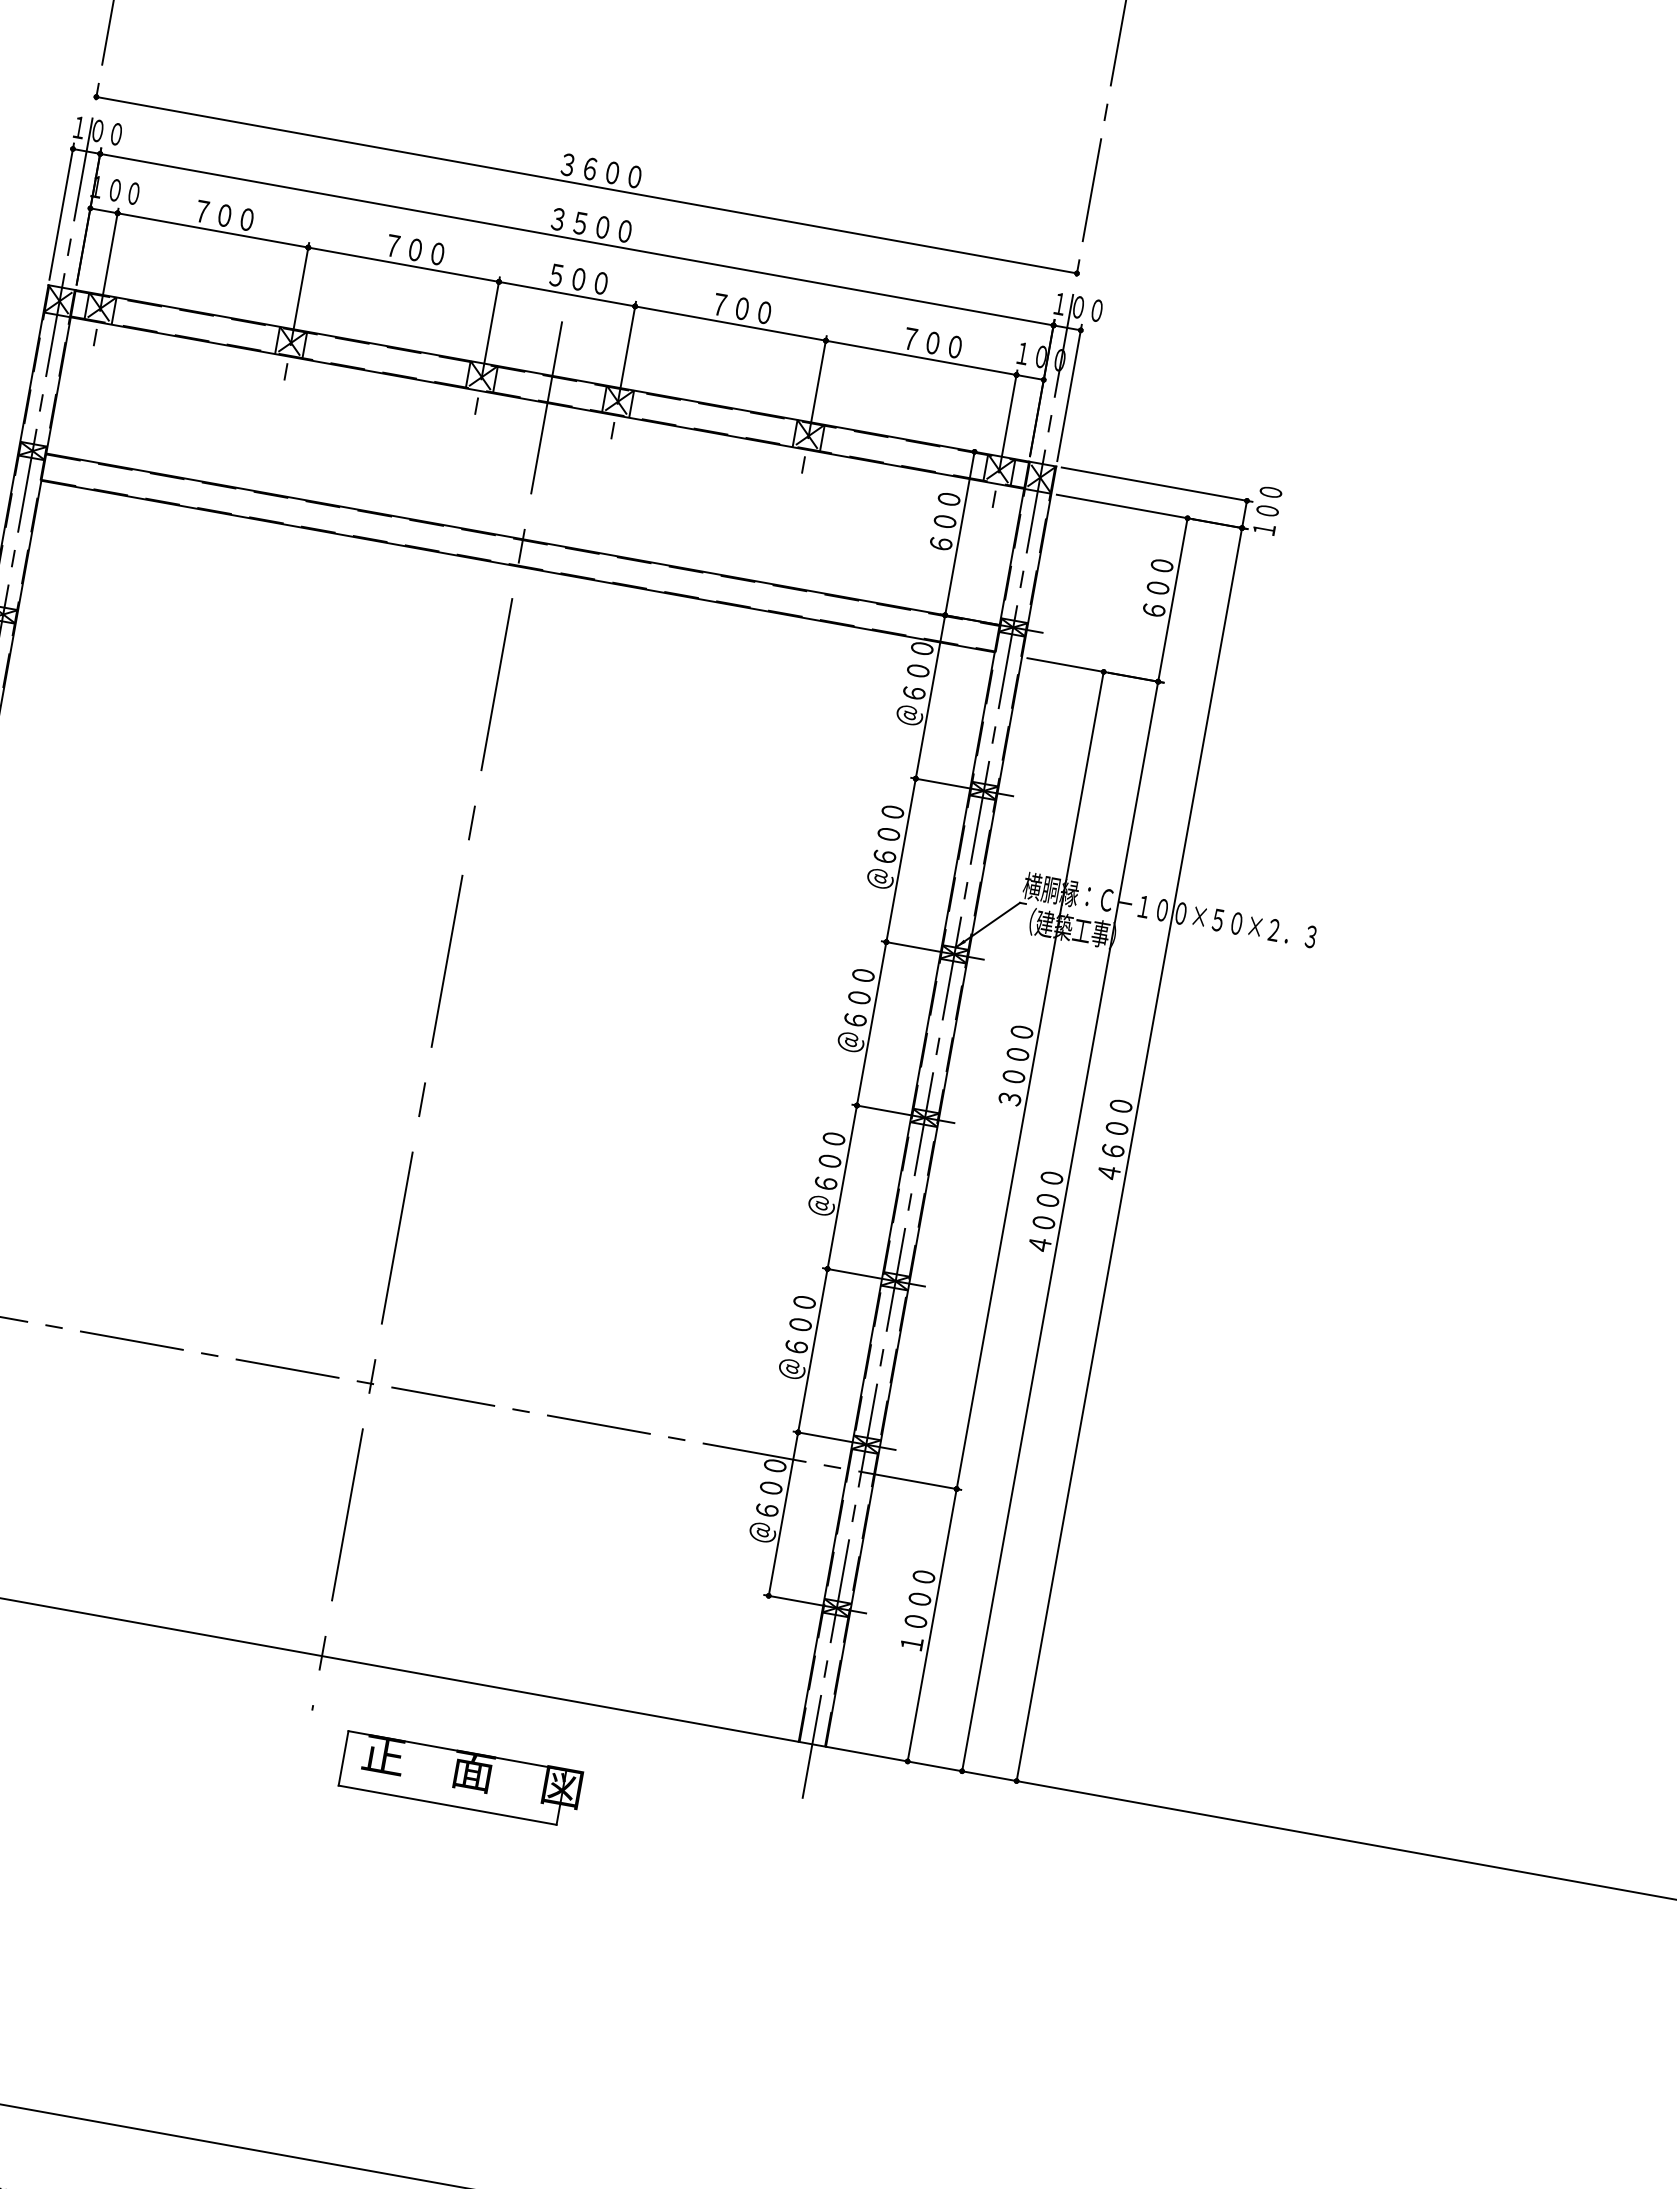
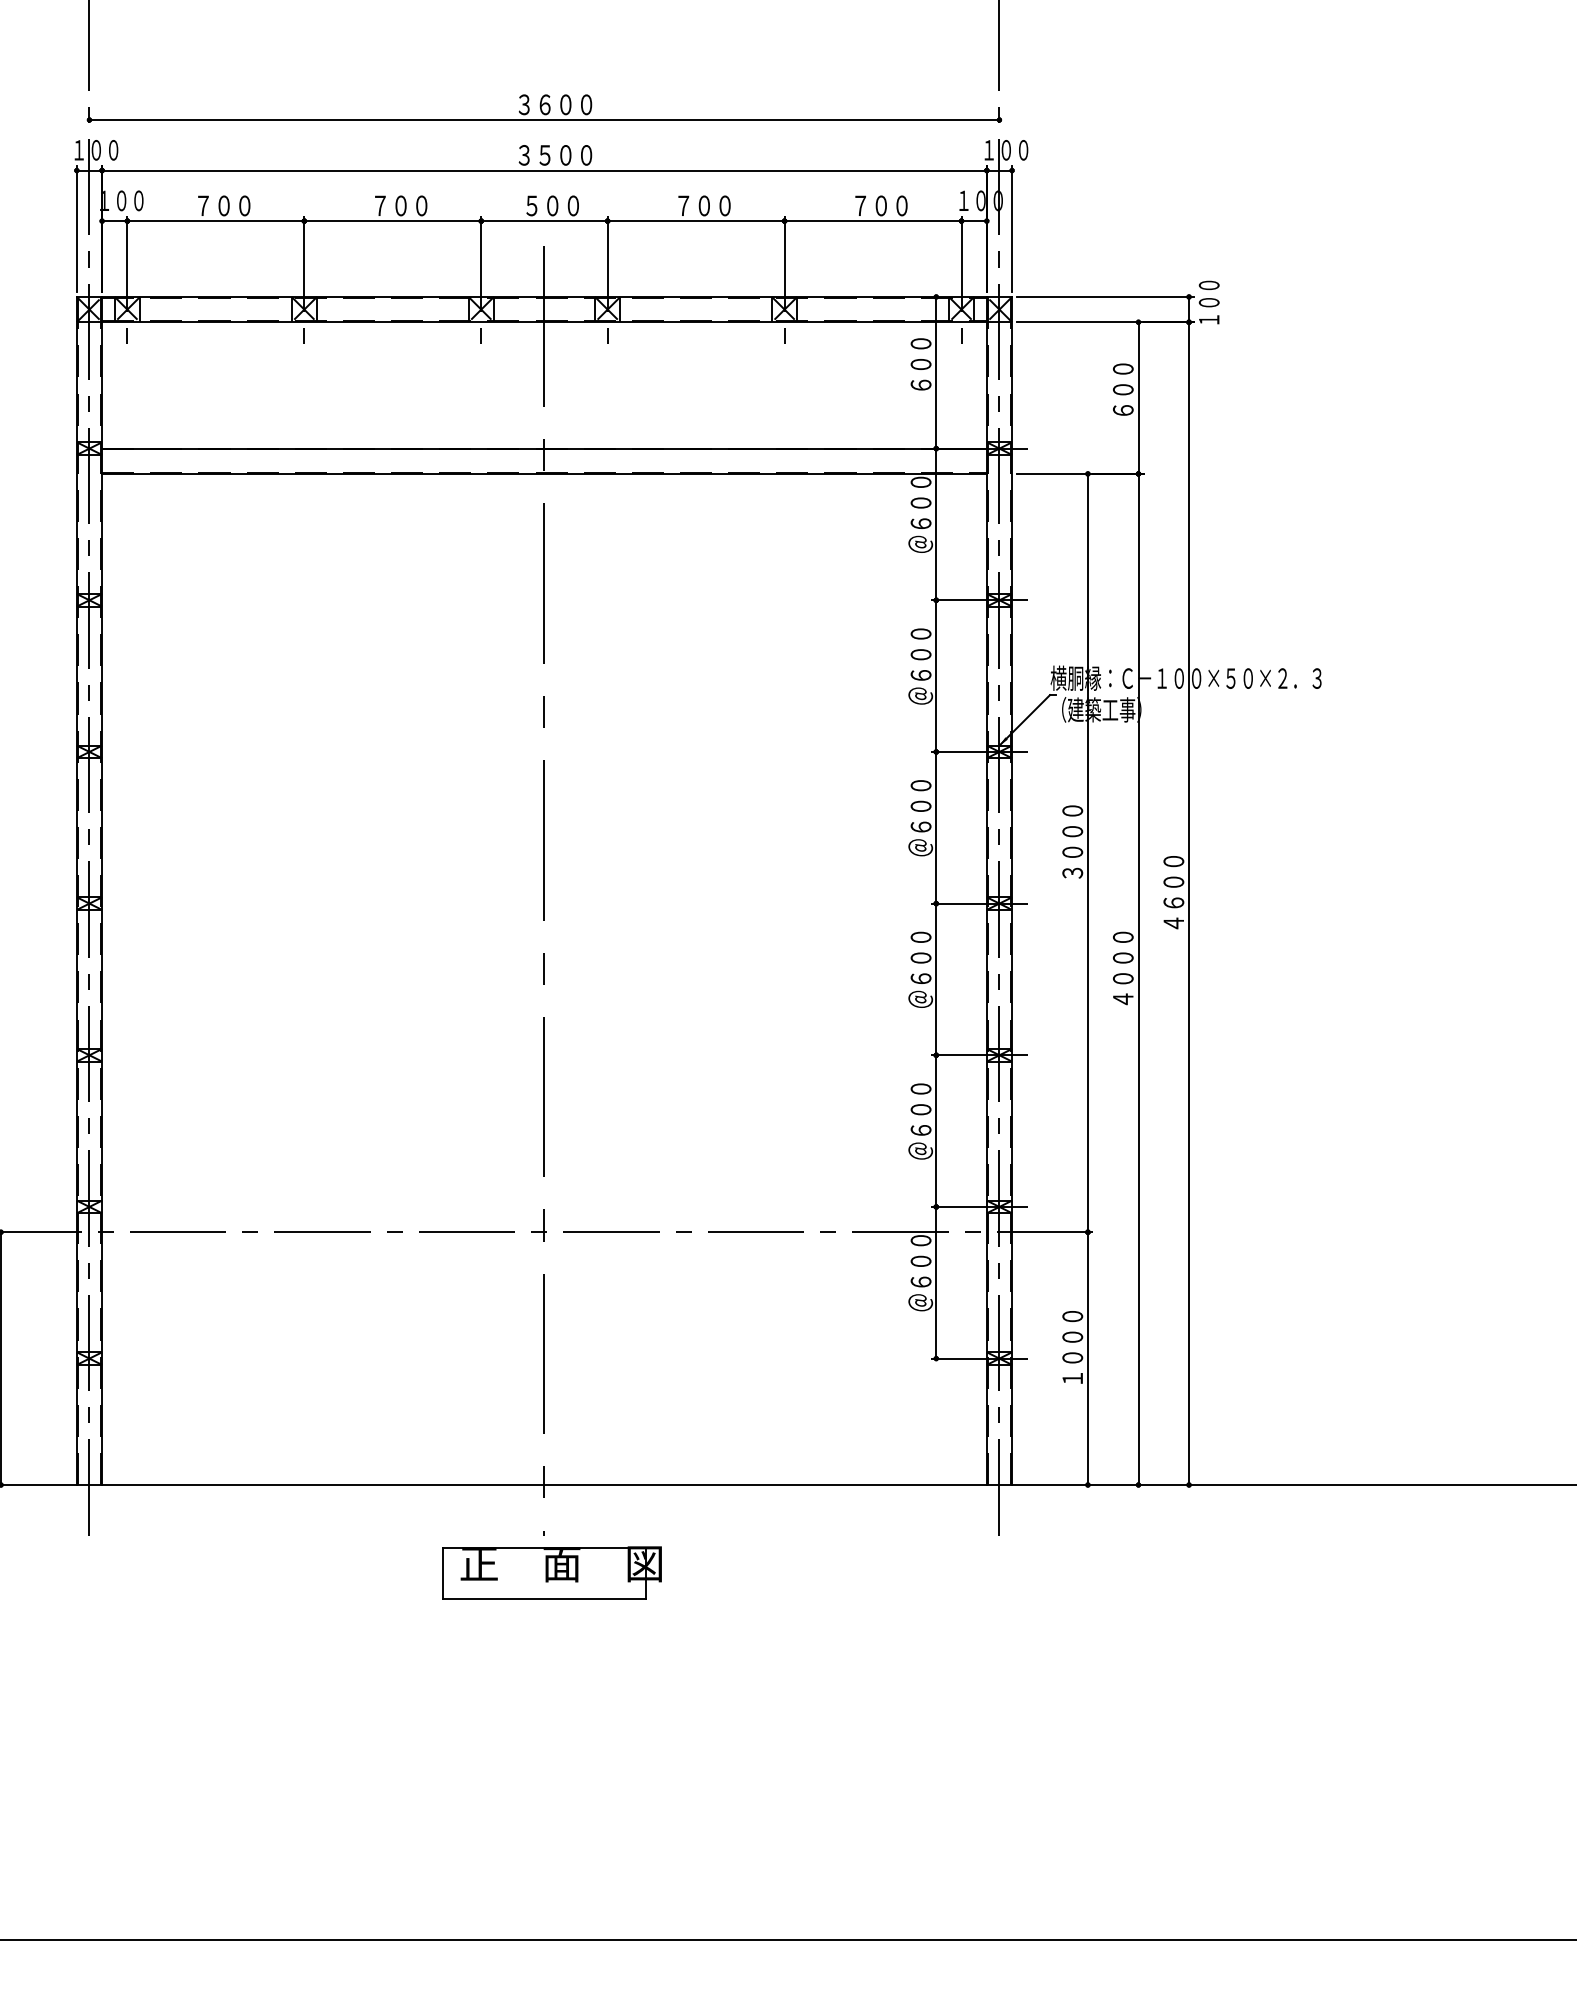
part: (460, 1778) -> (551, 1572), moved

